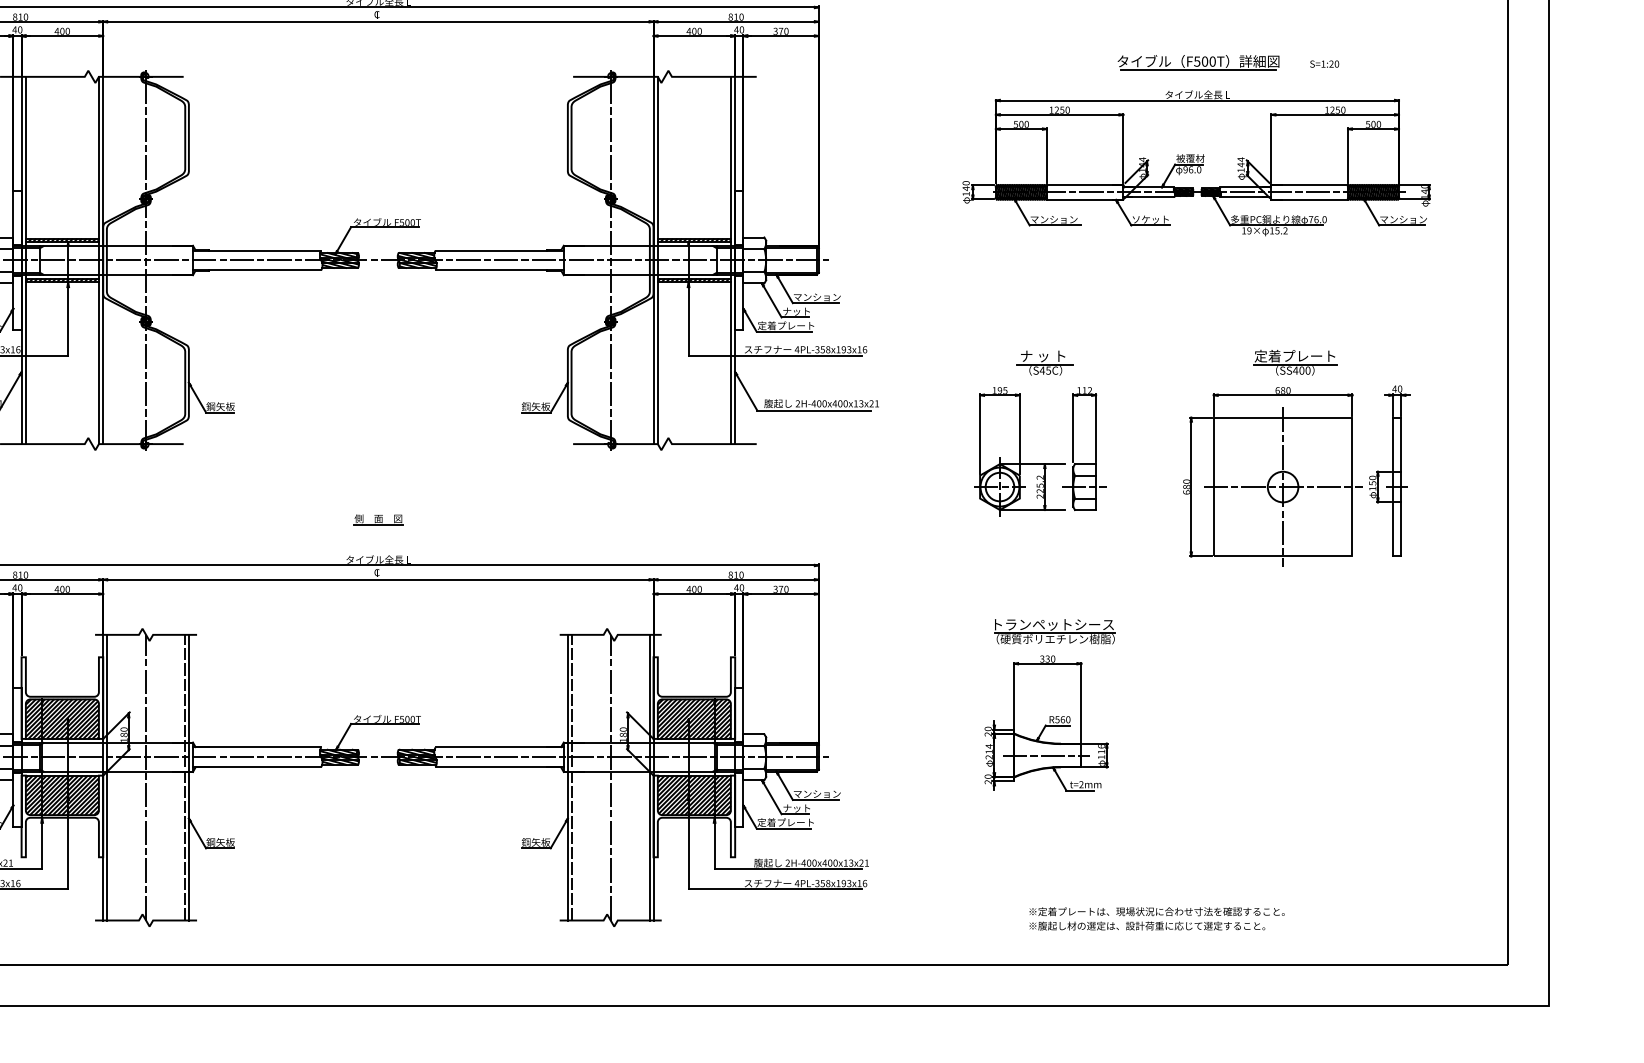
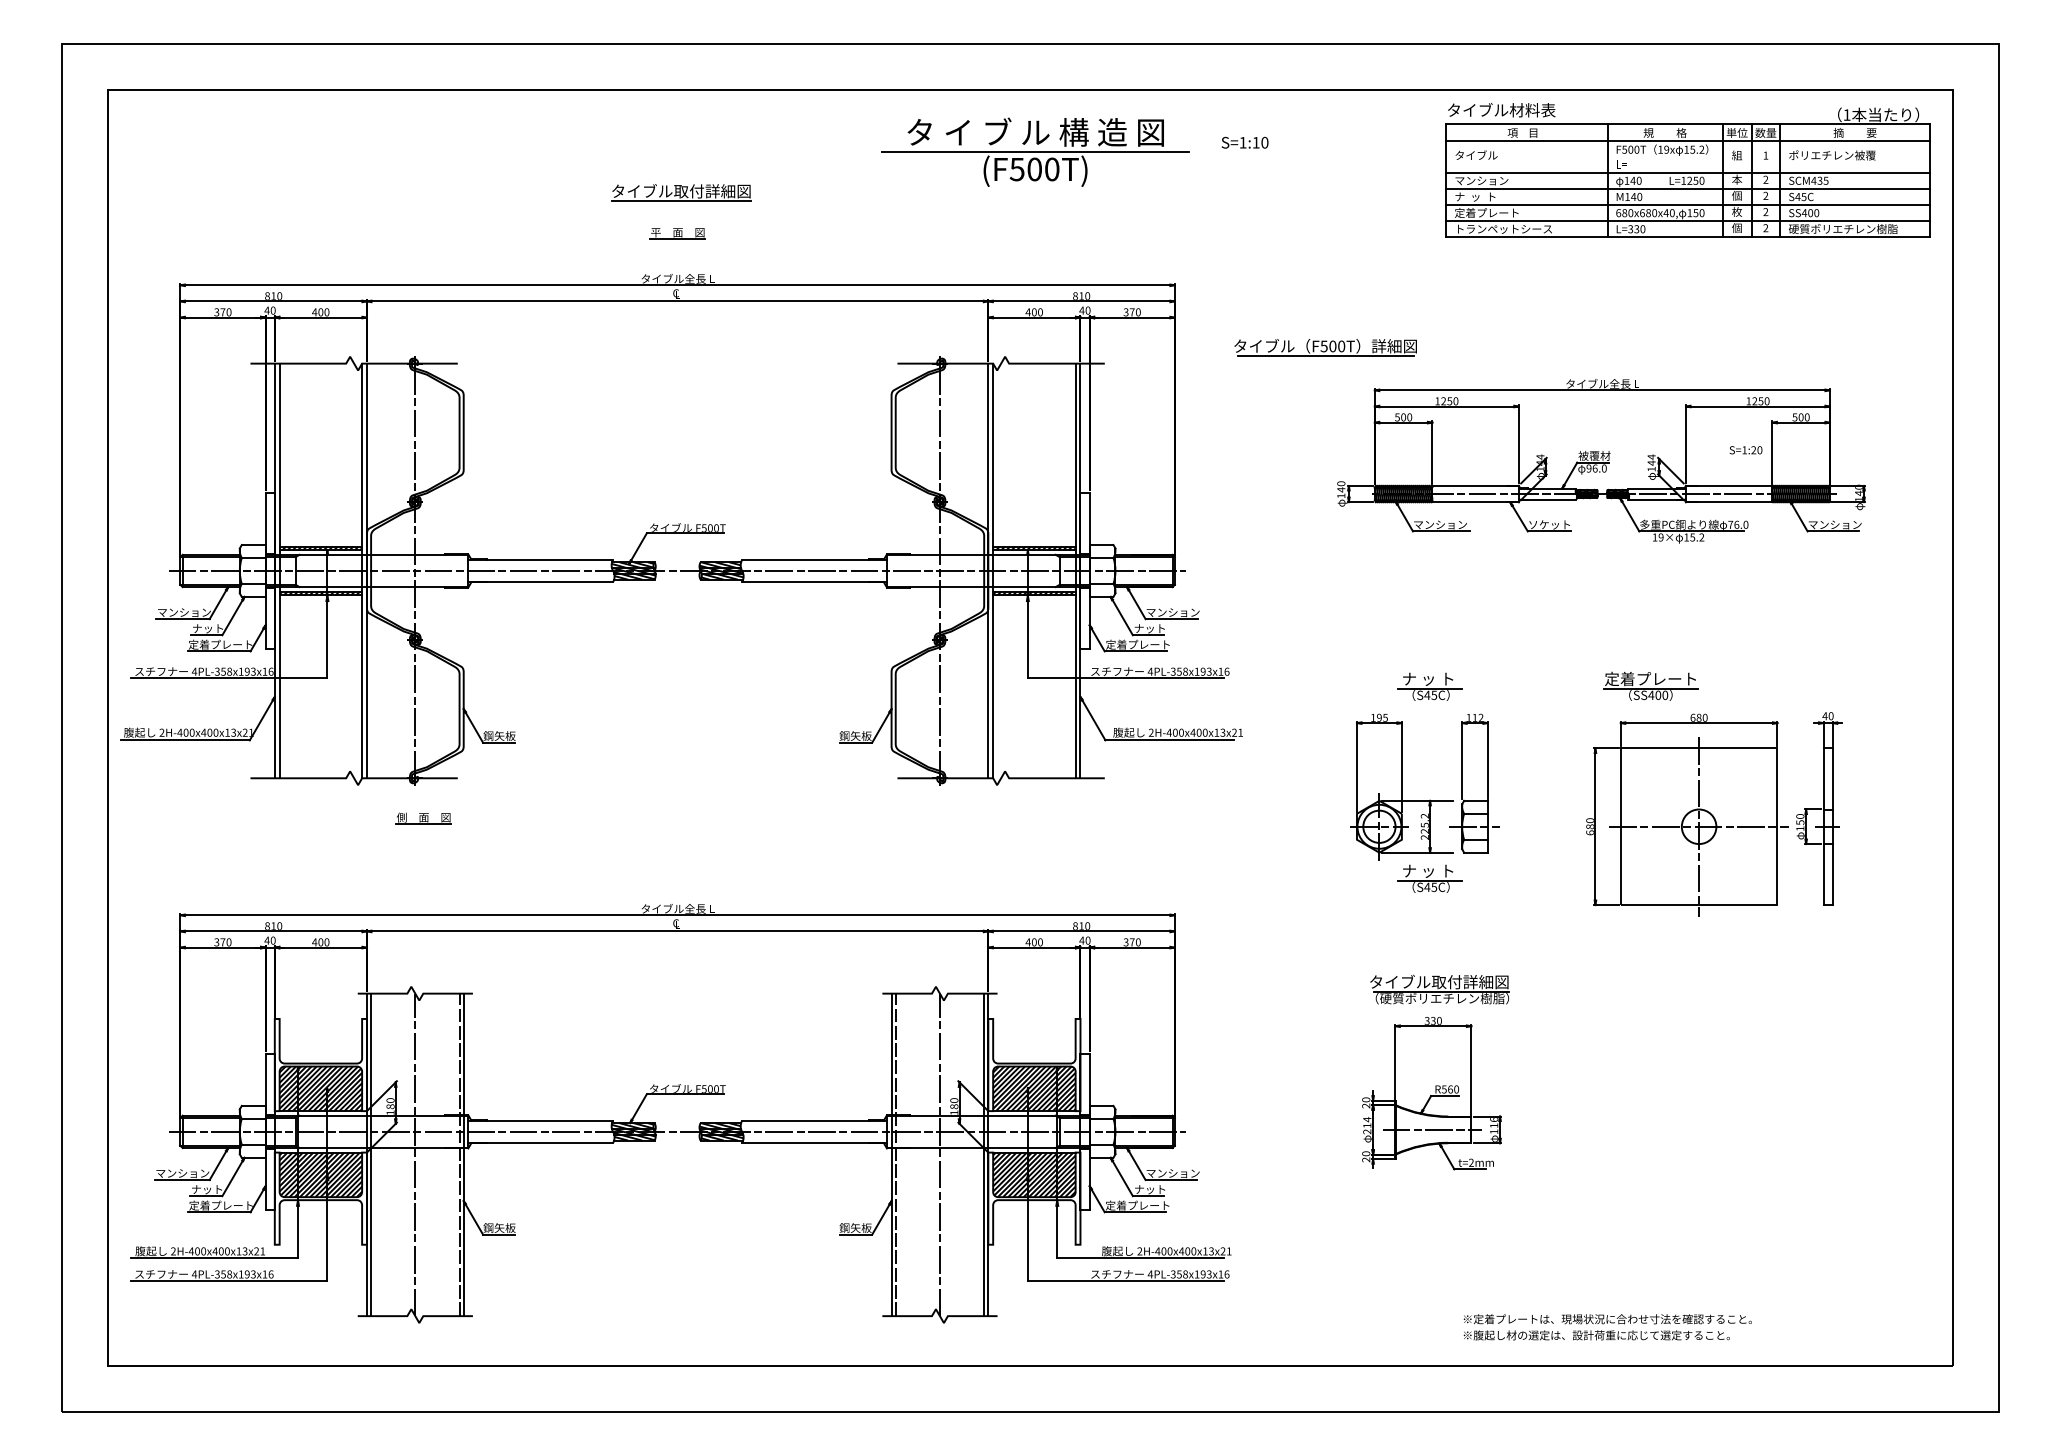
part: (1198, 62) -> (1325, 347), moved
text: (1324, 64) -> (1745, 450), moved
part: (1294, 361) -> (1650, 685), moved
part: (378, 519) -> (423, 818), moved
part: (1044, 532) -> (1429, 878), added
text: (1053, 624) -> (1439, 981), トランペットシース -> タイブル取付詳細図
text: (1156, 919) -> (1607, 1327), moved

